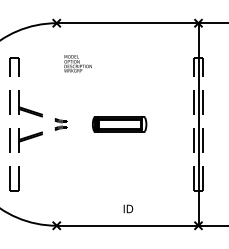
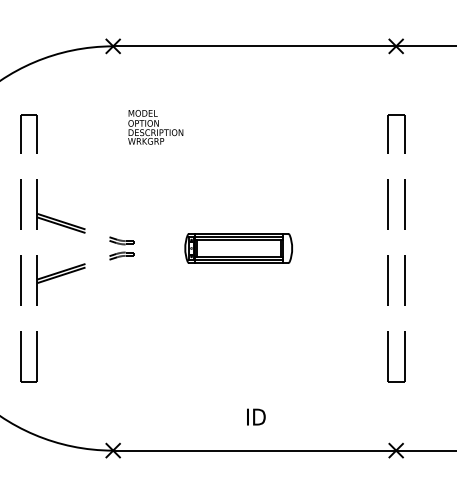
line: (198, 124) -> (396, 248), removed

